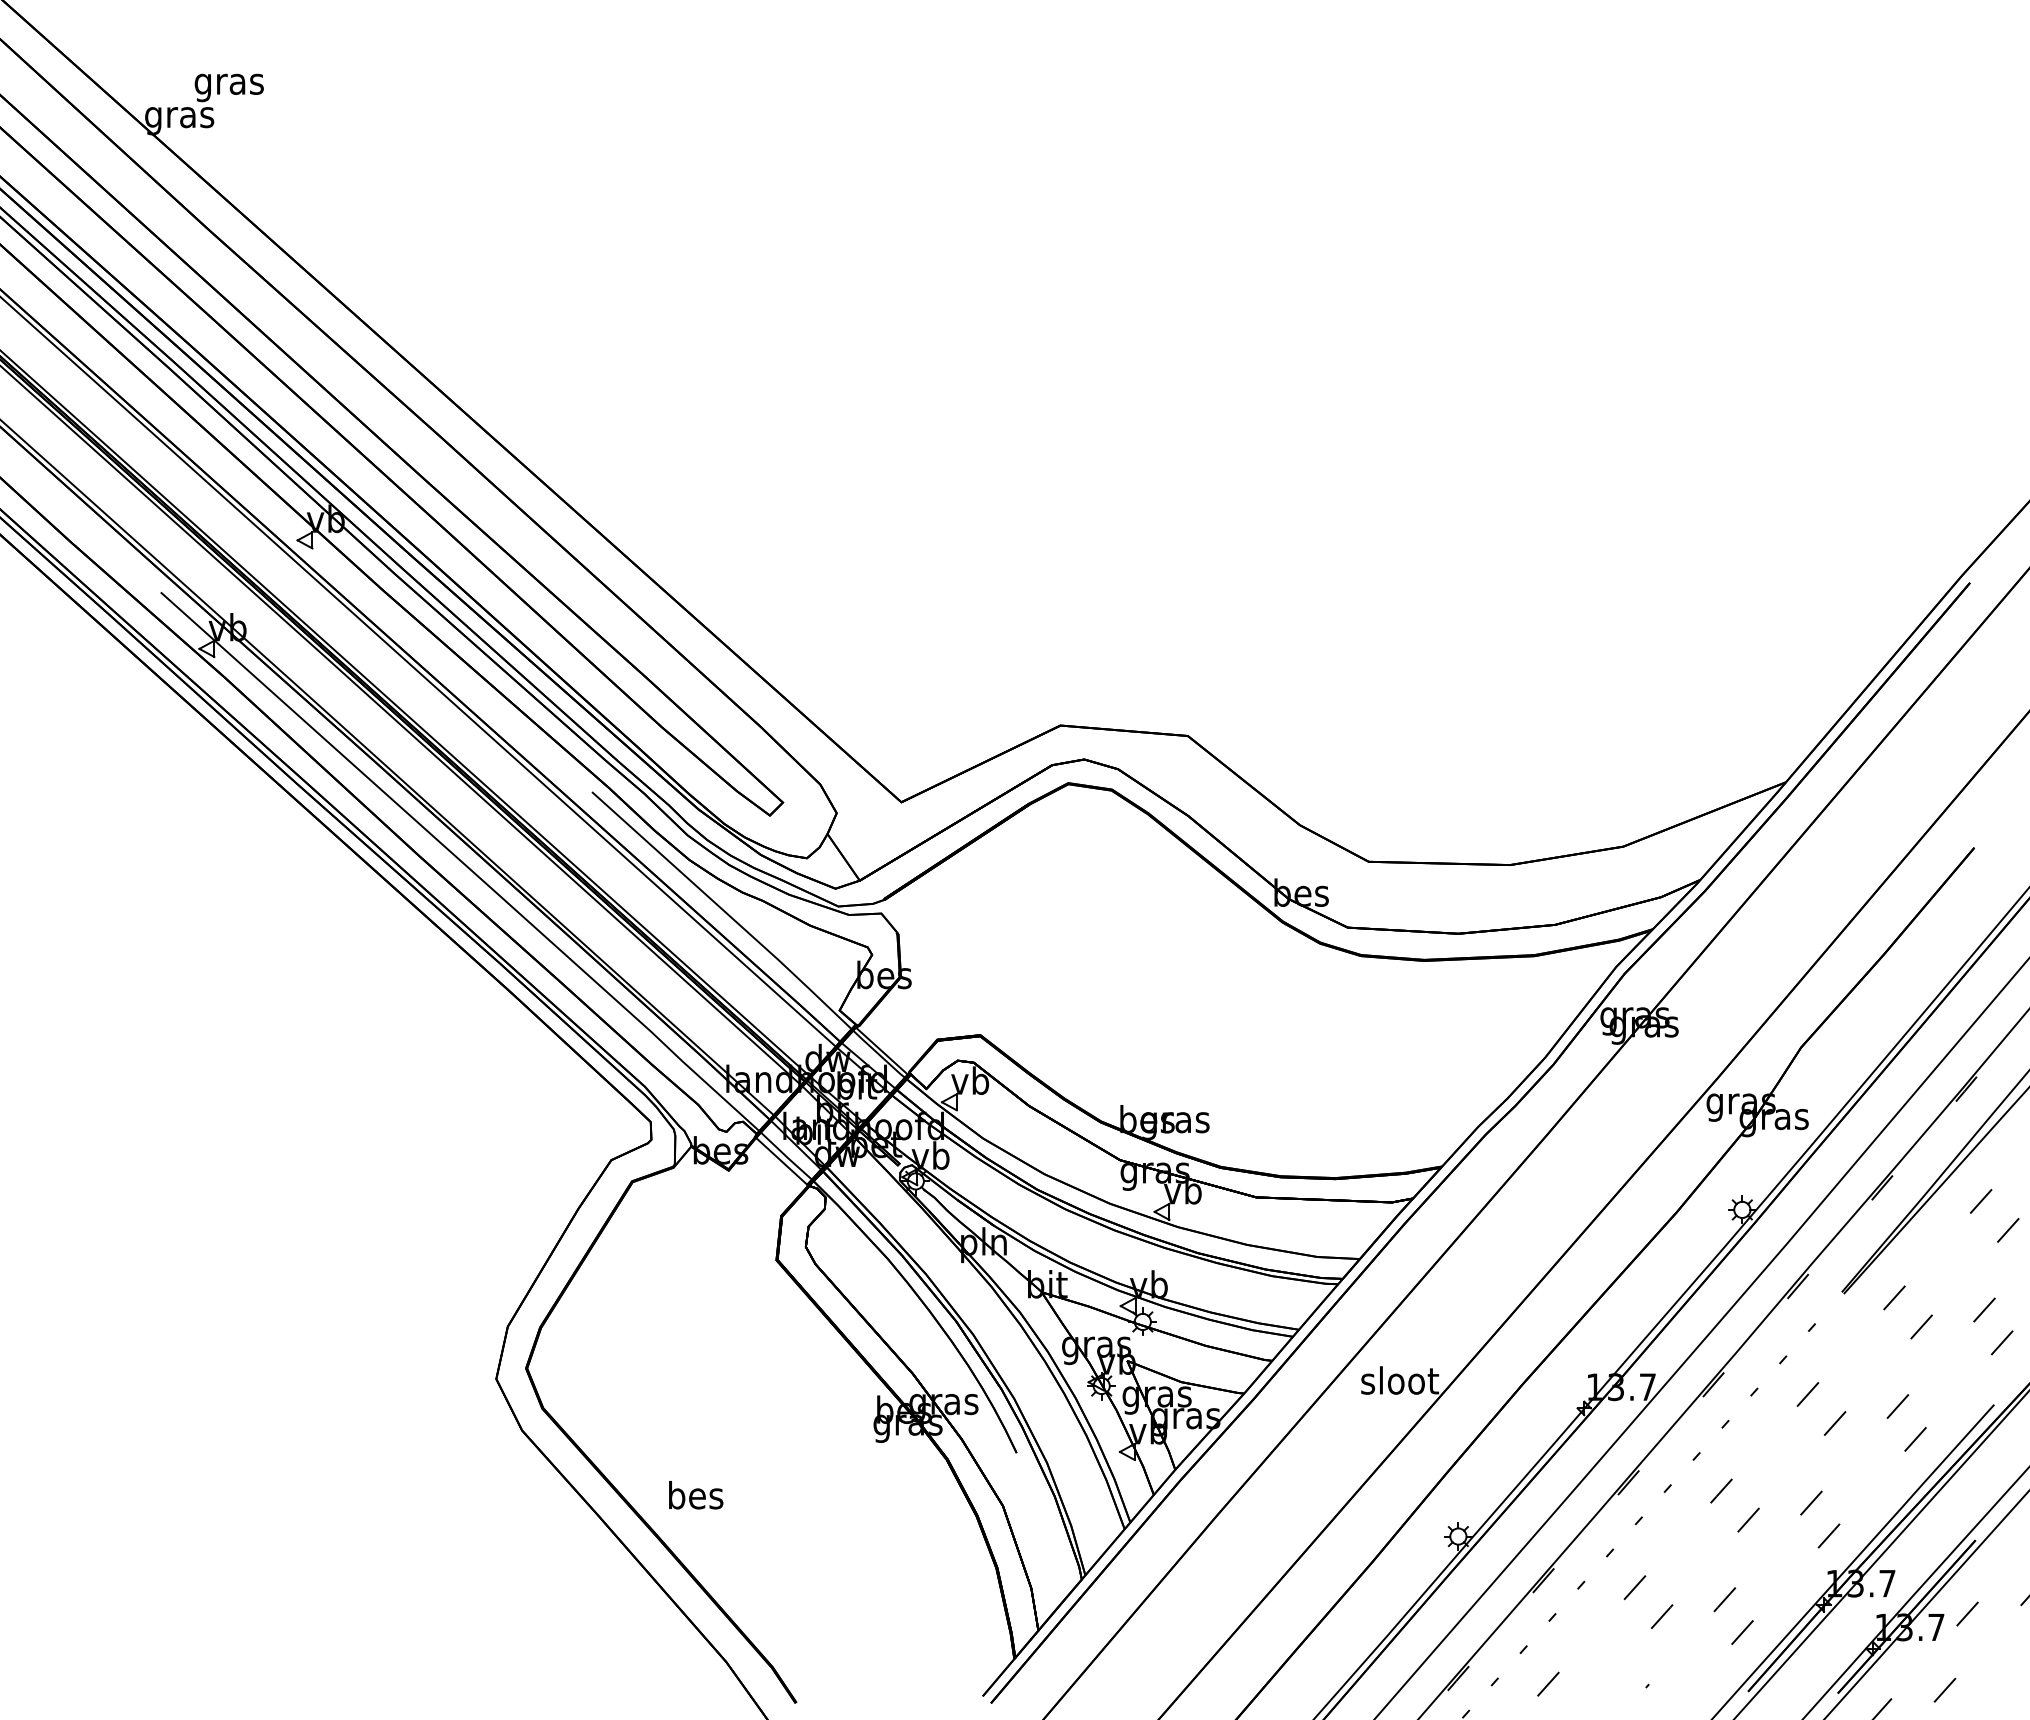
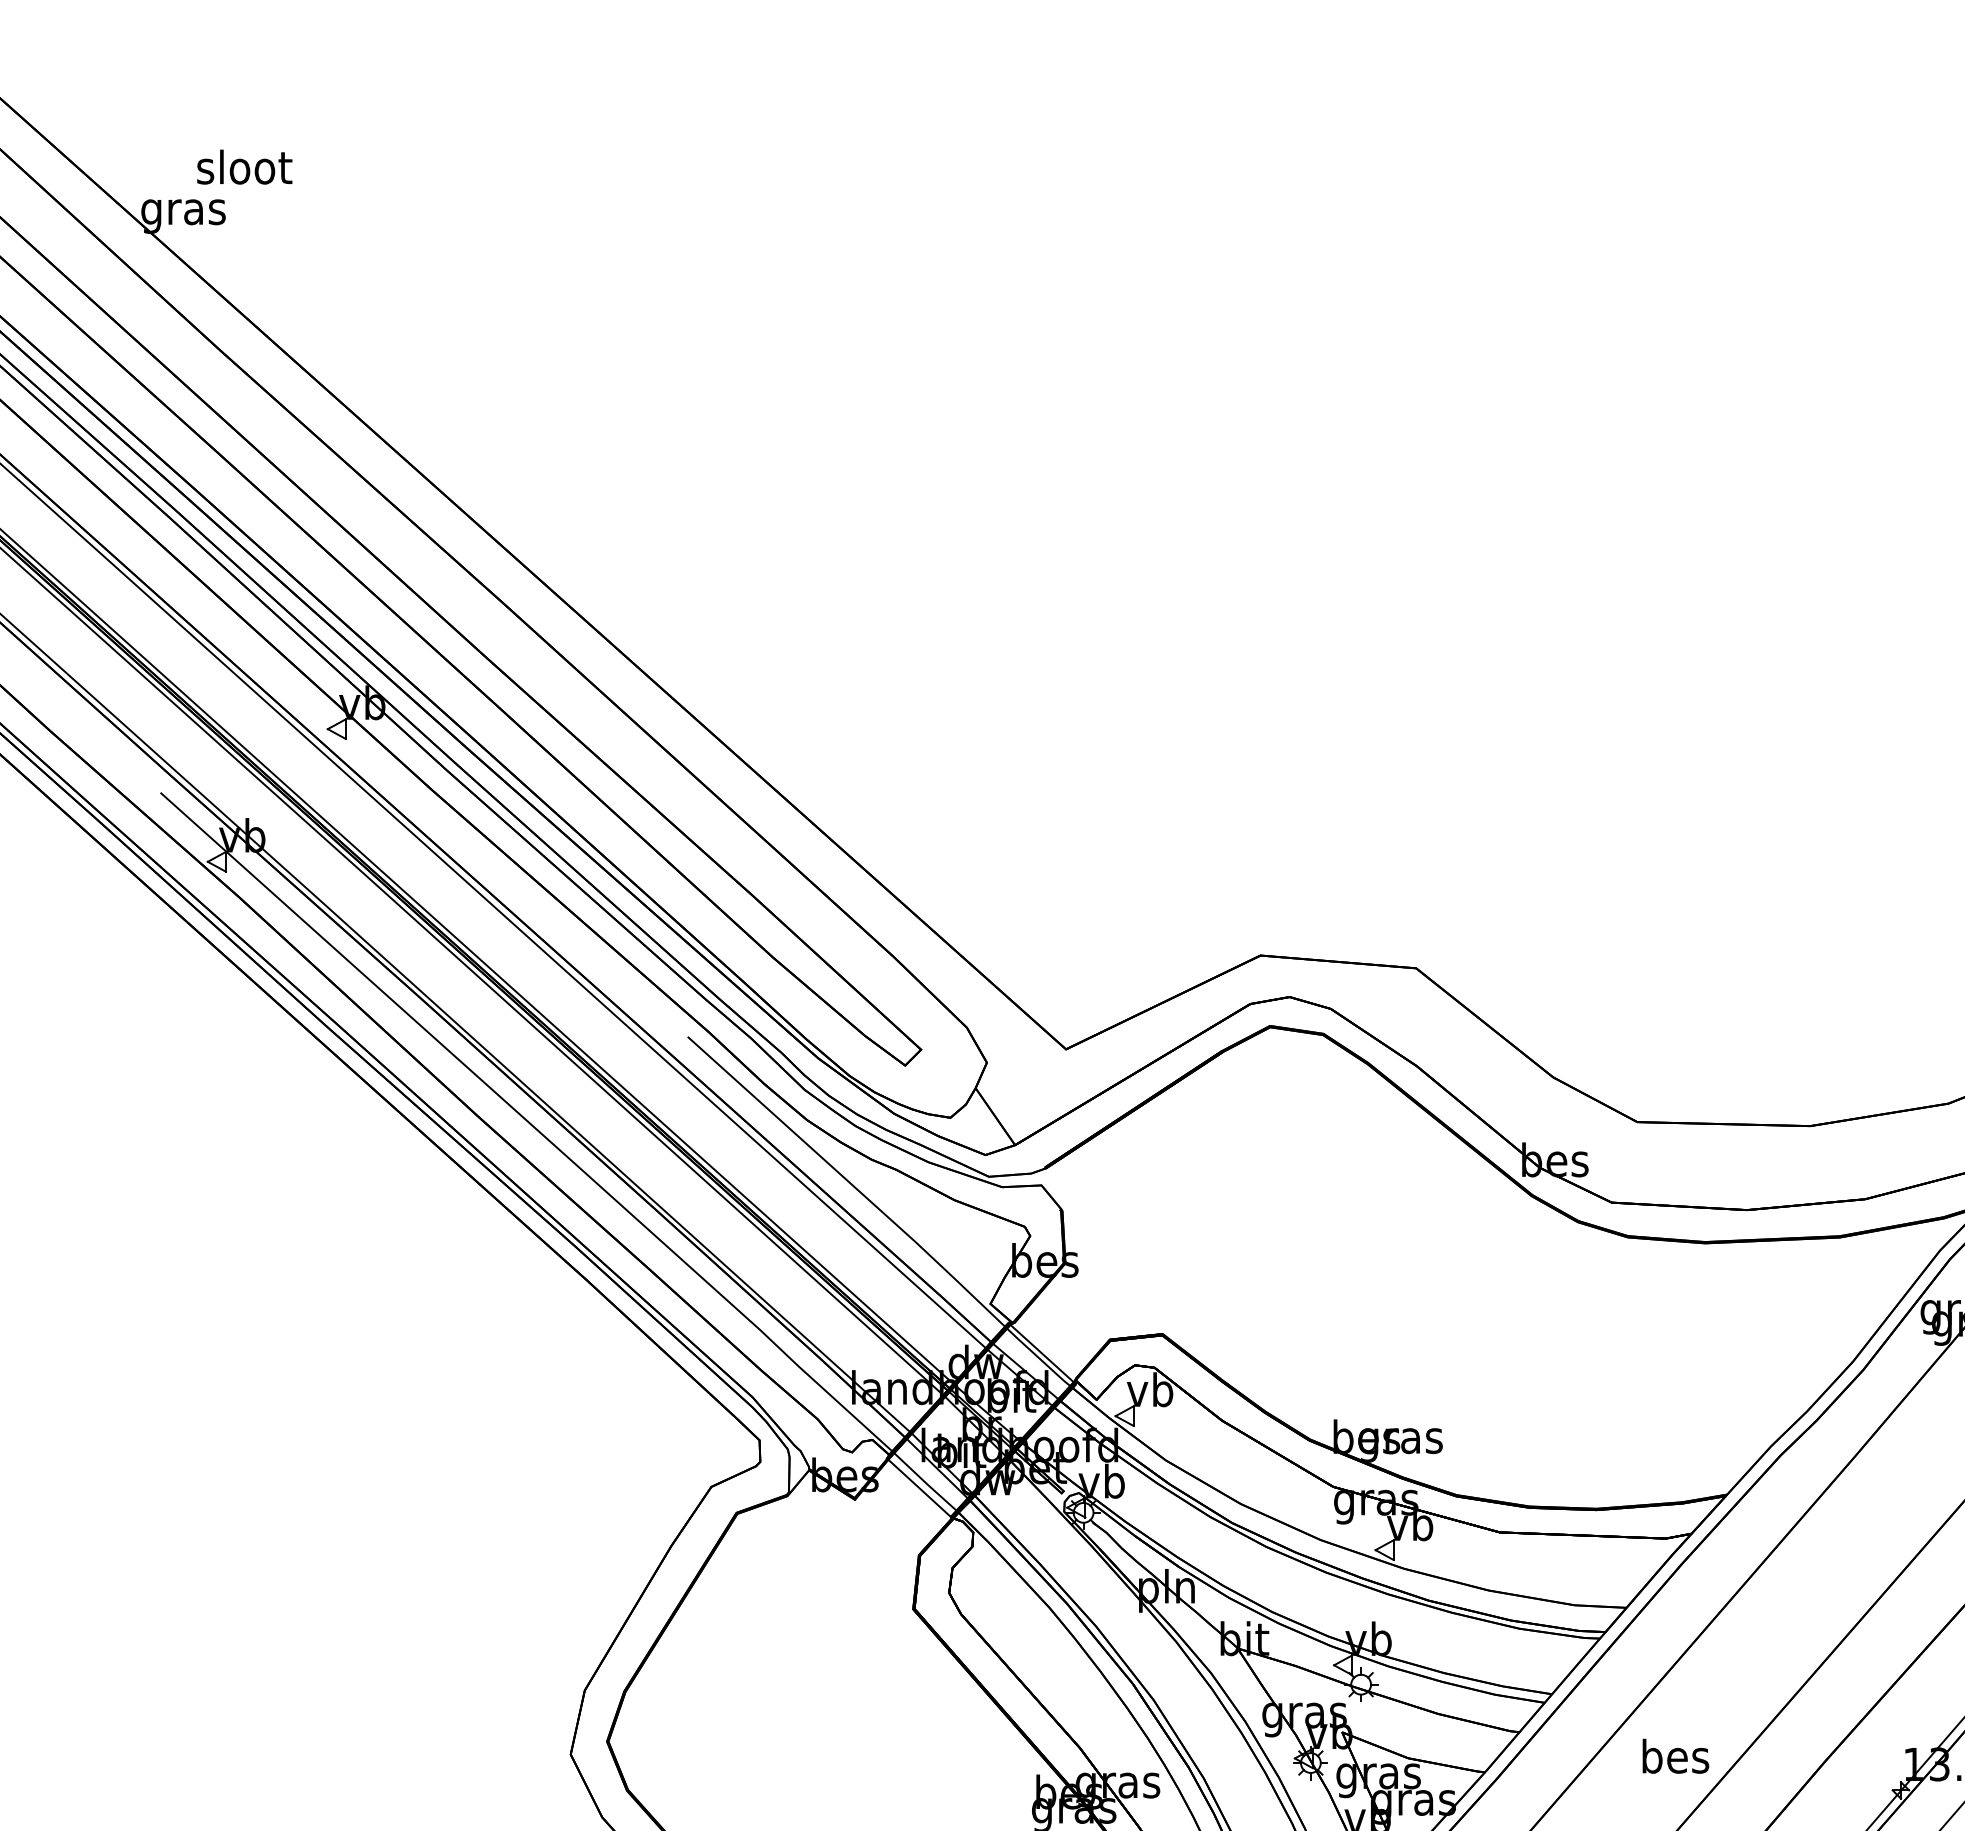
text: (229, 84) -> (244, 171), gras -> sloot
text: (1400, 1380) -> (1676, 1756), sloot -> bes

